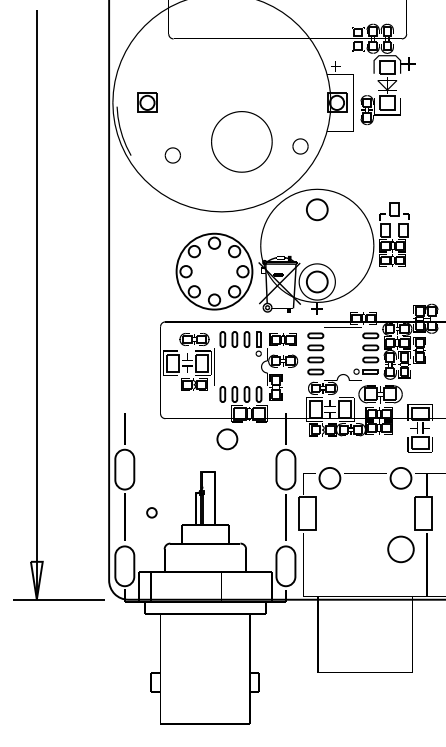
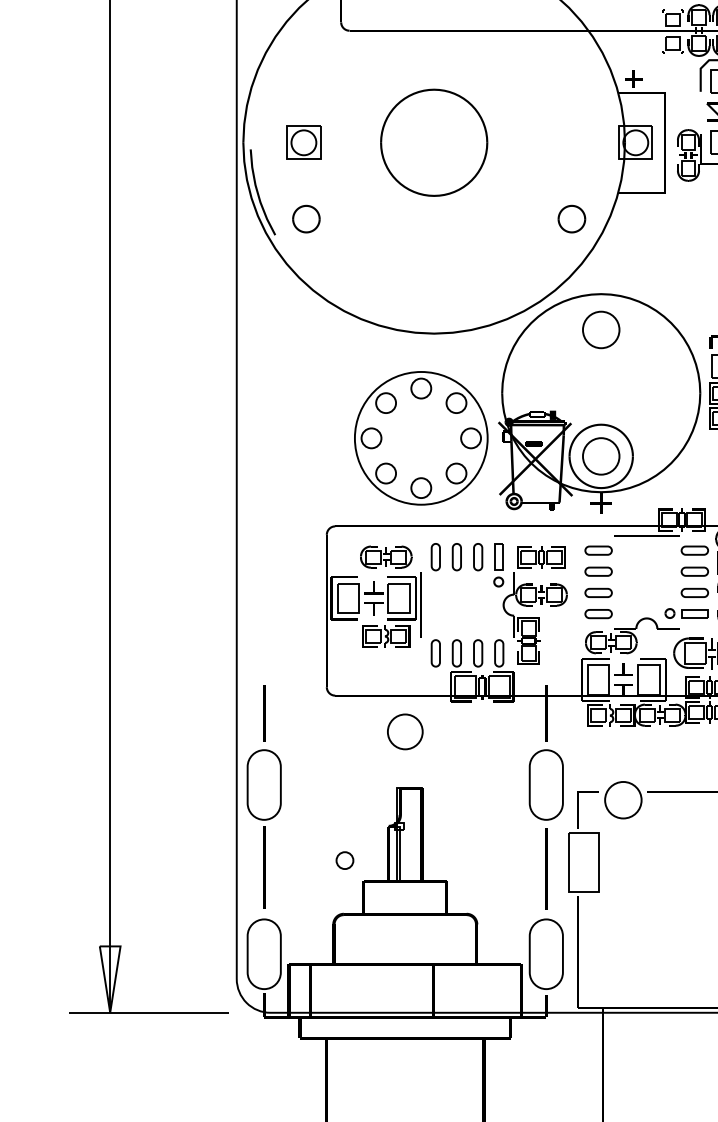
part: (241, 141) -> (433, 142), moved
part: (172, 155) -> (305, 219), moved
circle: (227, 439) -> (405, 732), moved
circle: (151, 512) -> (344, 860), moved

